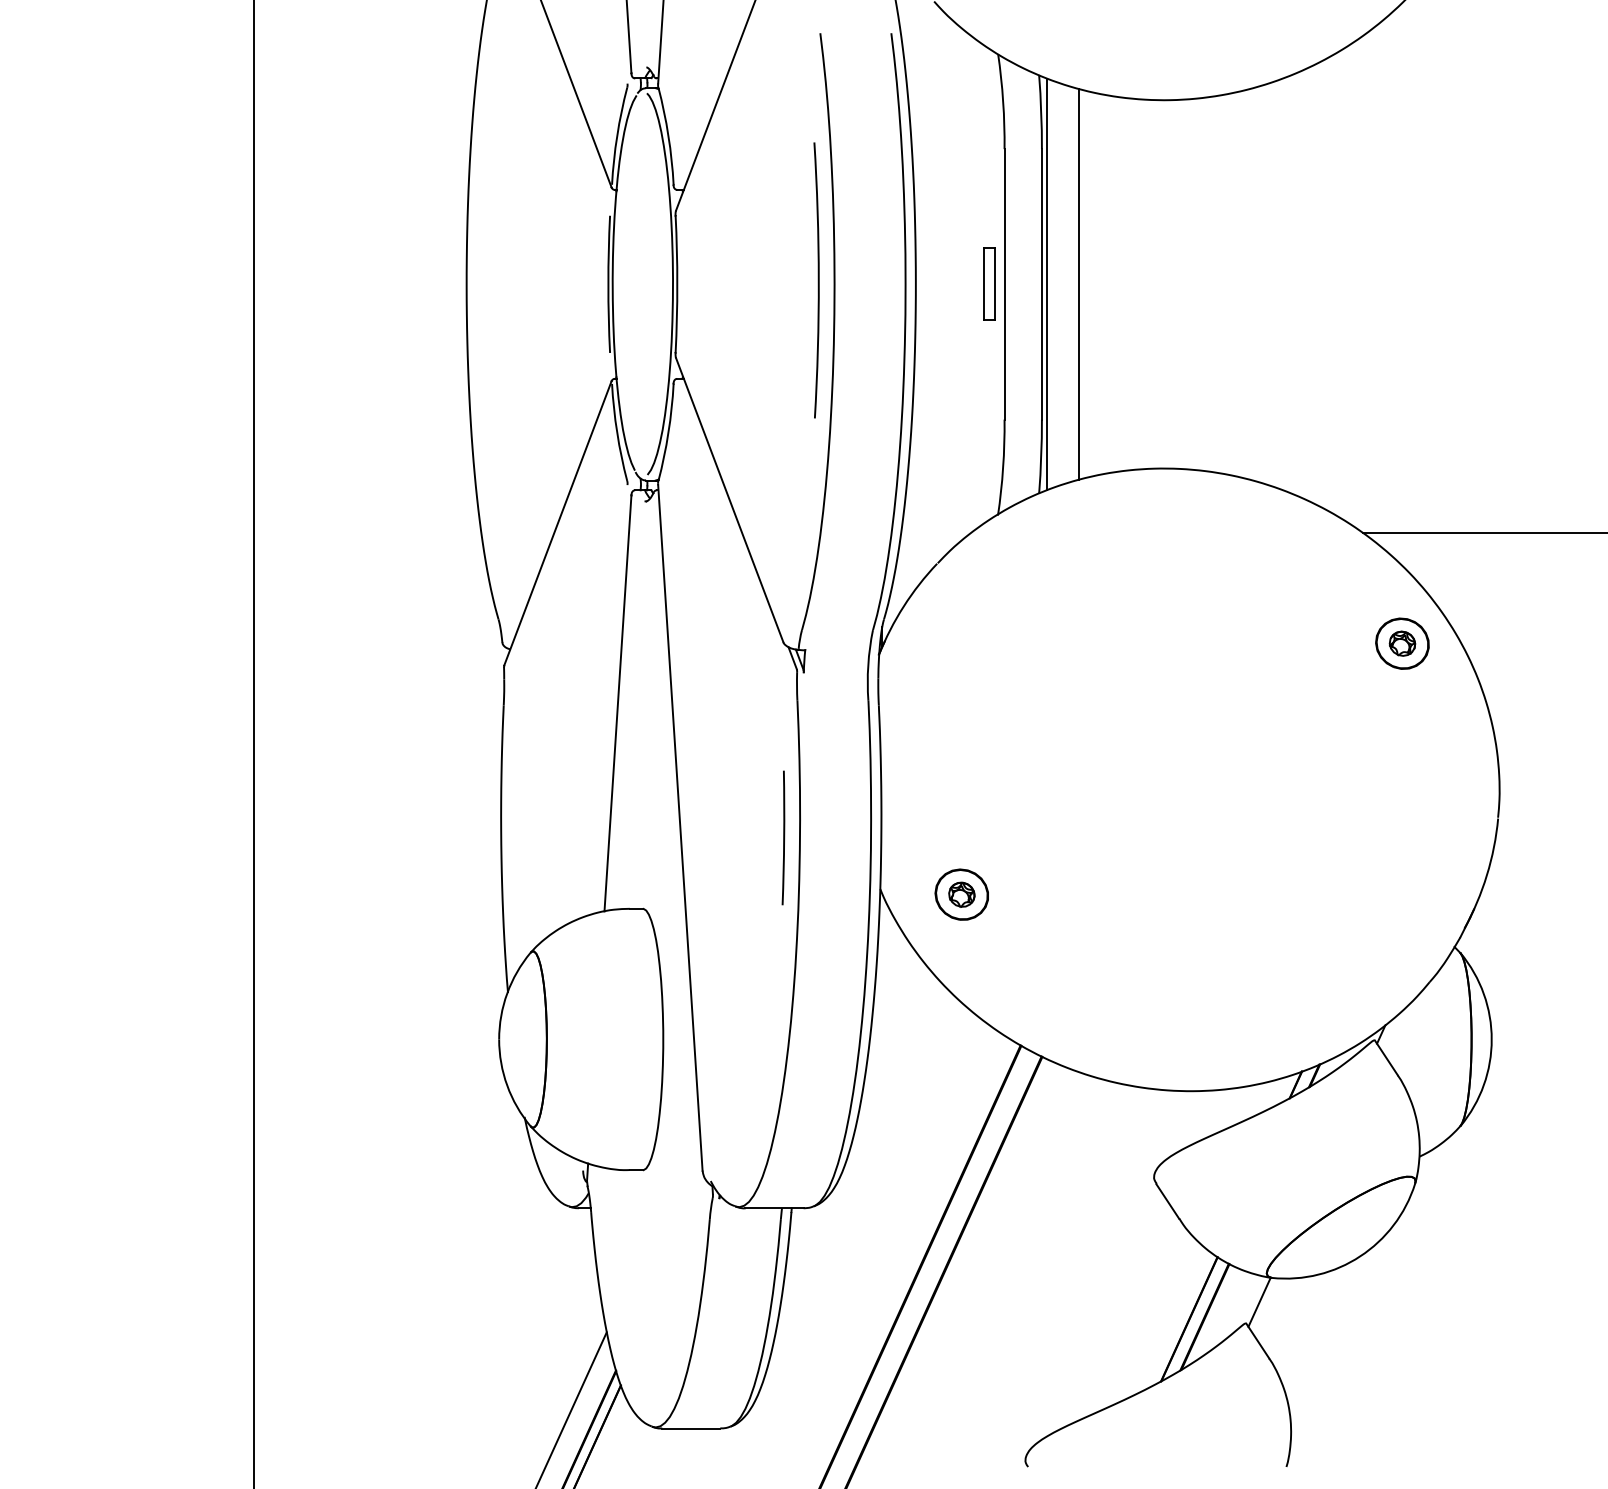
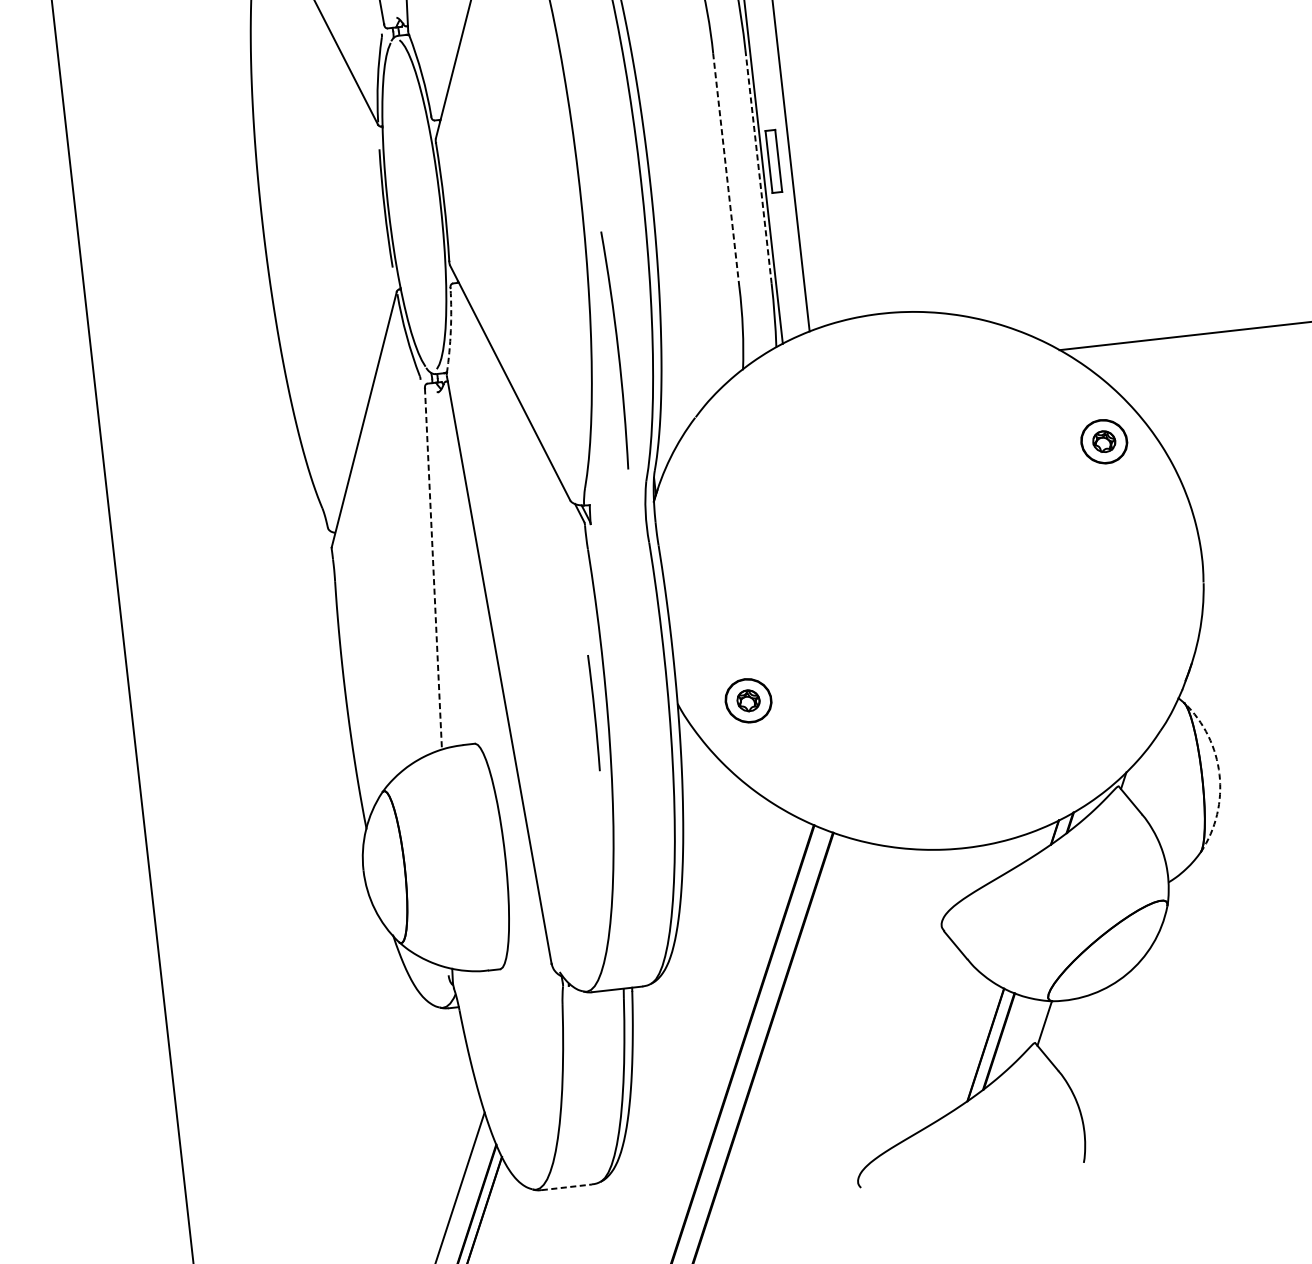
arc: (817, 280) -> (617, 350), moved
part: (989, 283) -> (774, 160), moved
line: (1004, 283) -> (726, 169), solid -> dashed
line: (1041, 284) -> (758, 166), solid -> dashed
arc: (668, 432) -> (450, 330), solid -> dashed
line: (617, 703) -> (433, 569), solid -> dashed
line: (783, 837) -> (594, 712), moved
arc: (1491, 1039) -> (1219, 774), solid -> dashed
line: (691, 1428) -> (567, 1187), solid -> dashed

